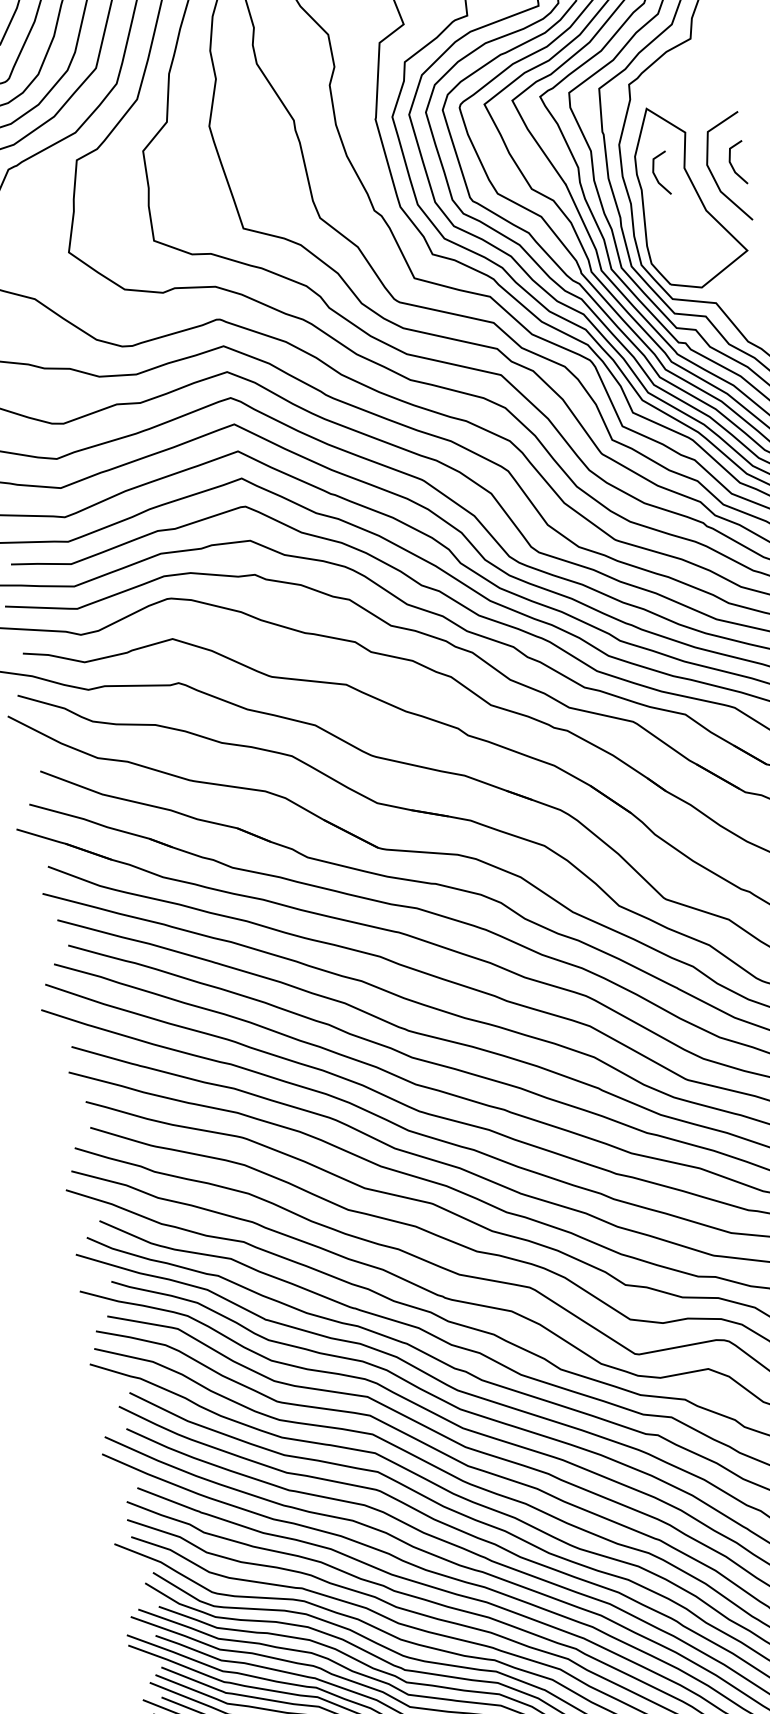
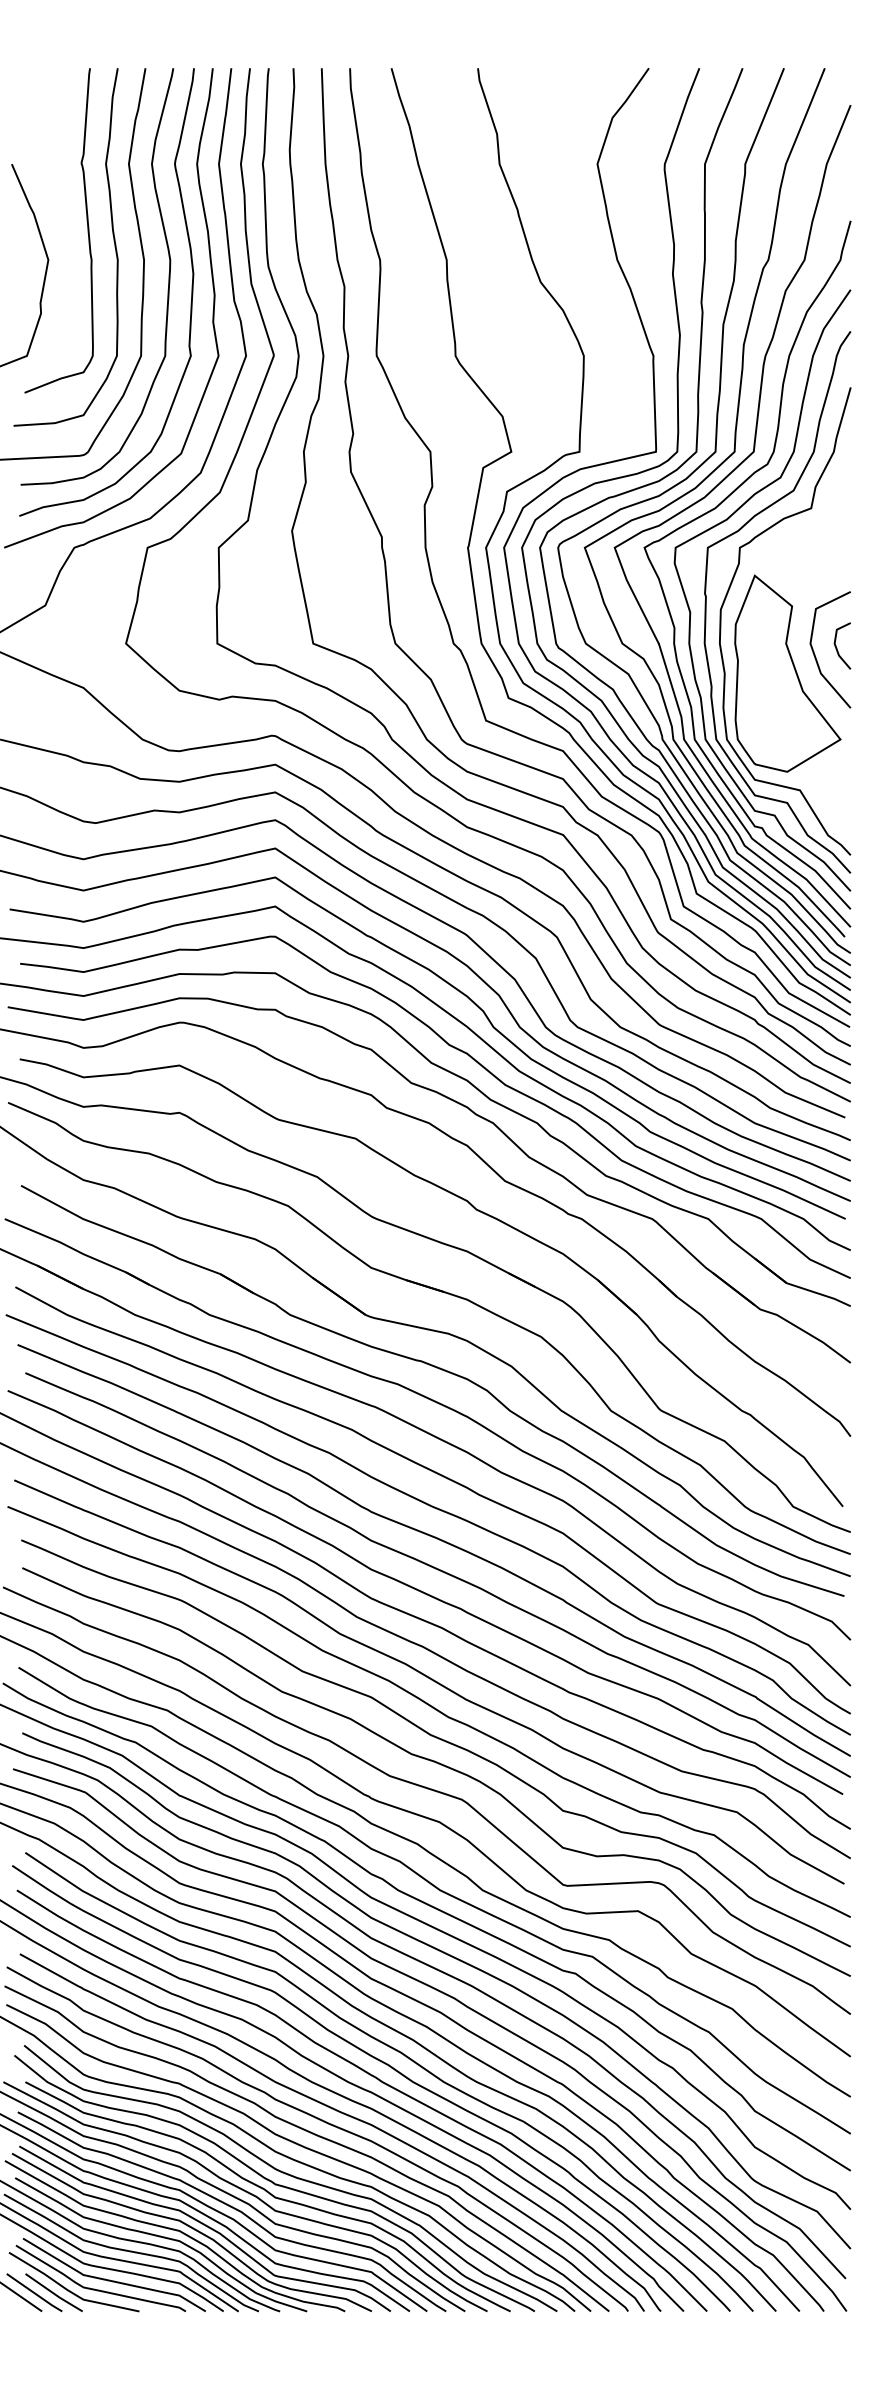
line: (656, 176) -> (755, 648), removed

